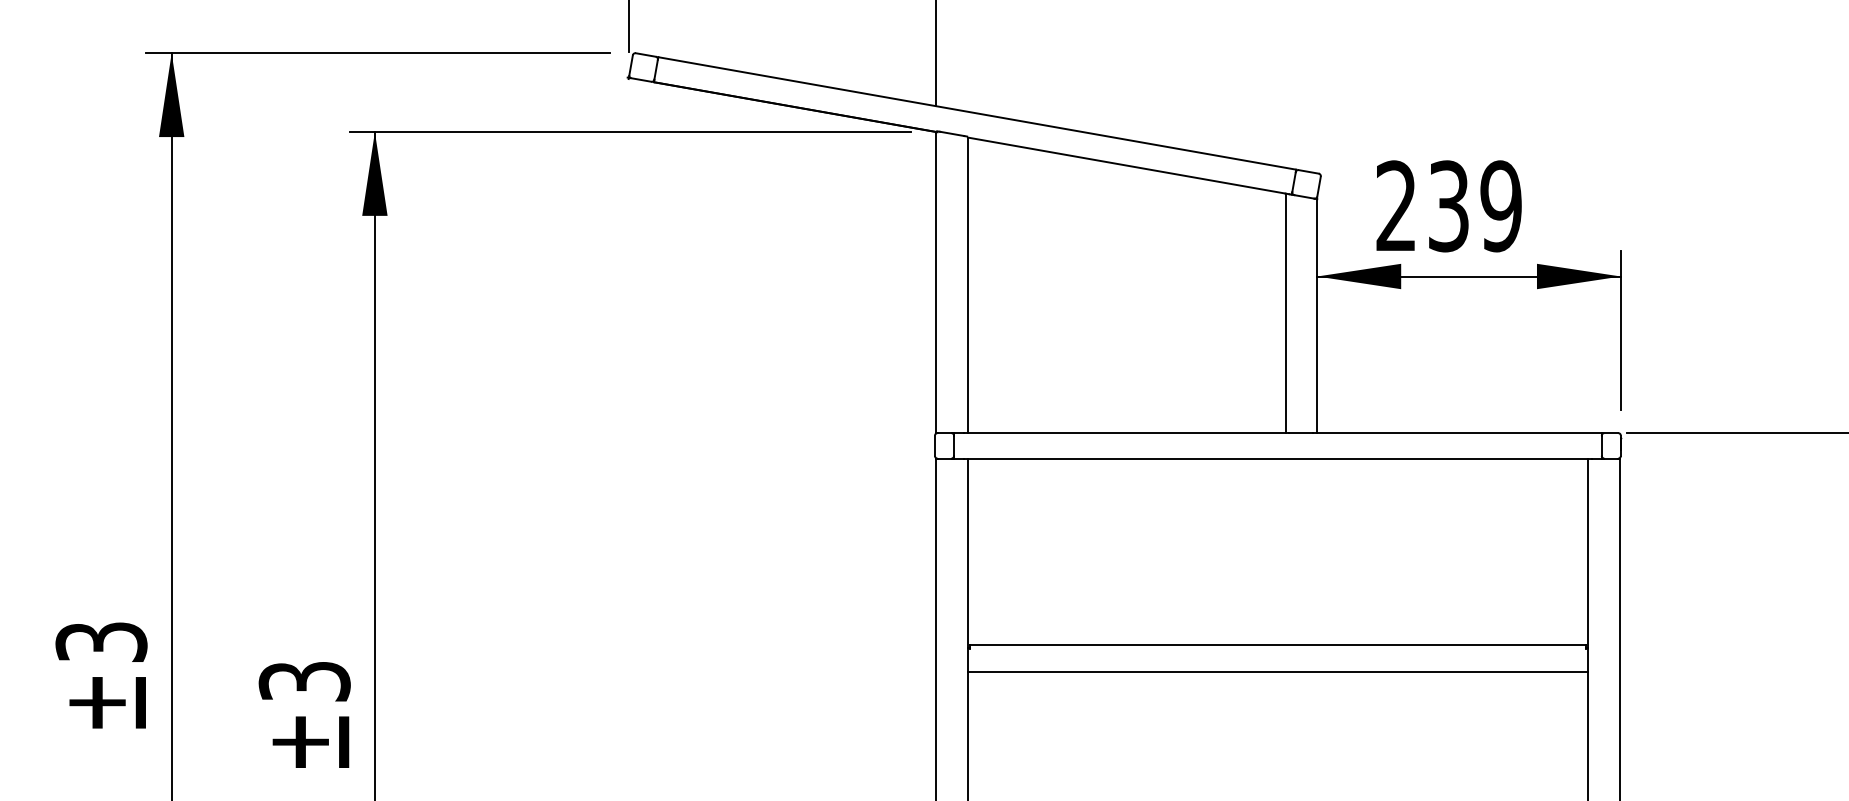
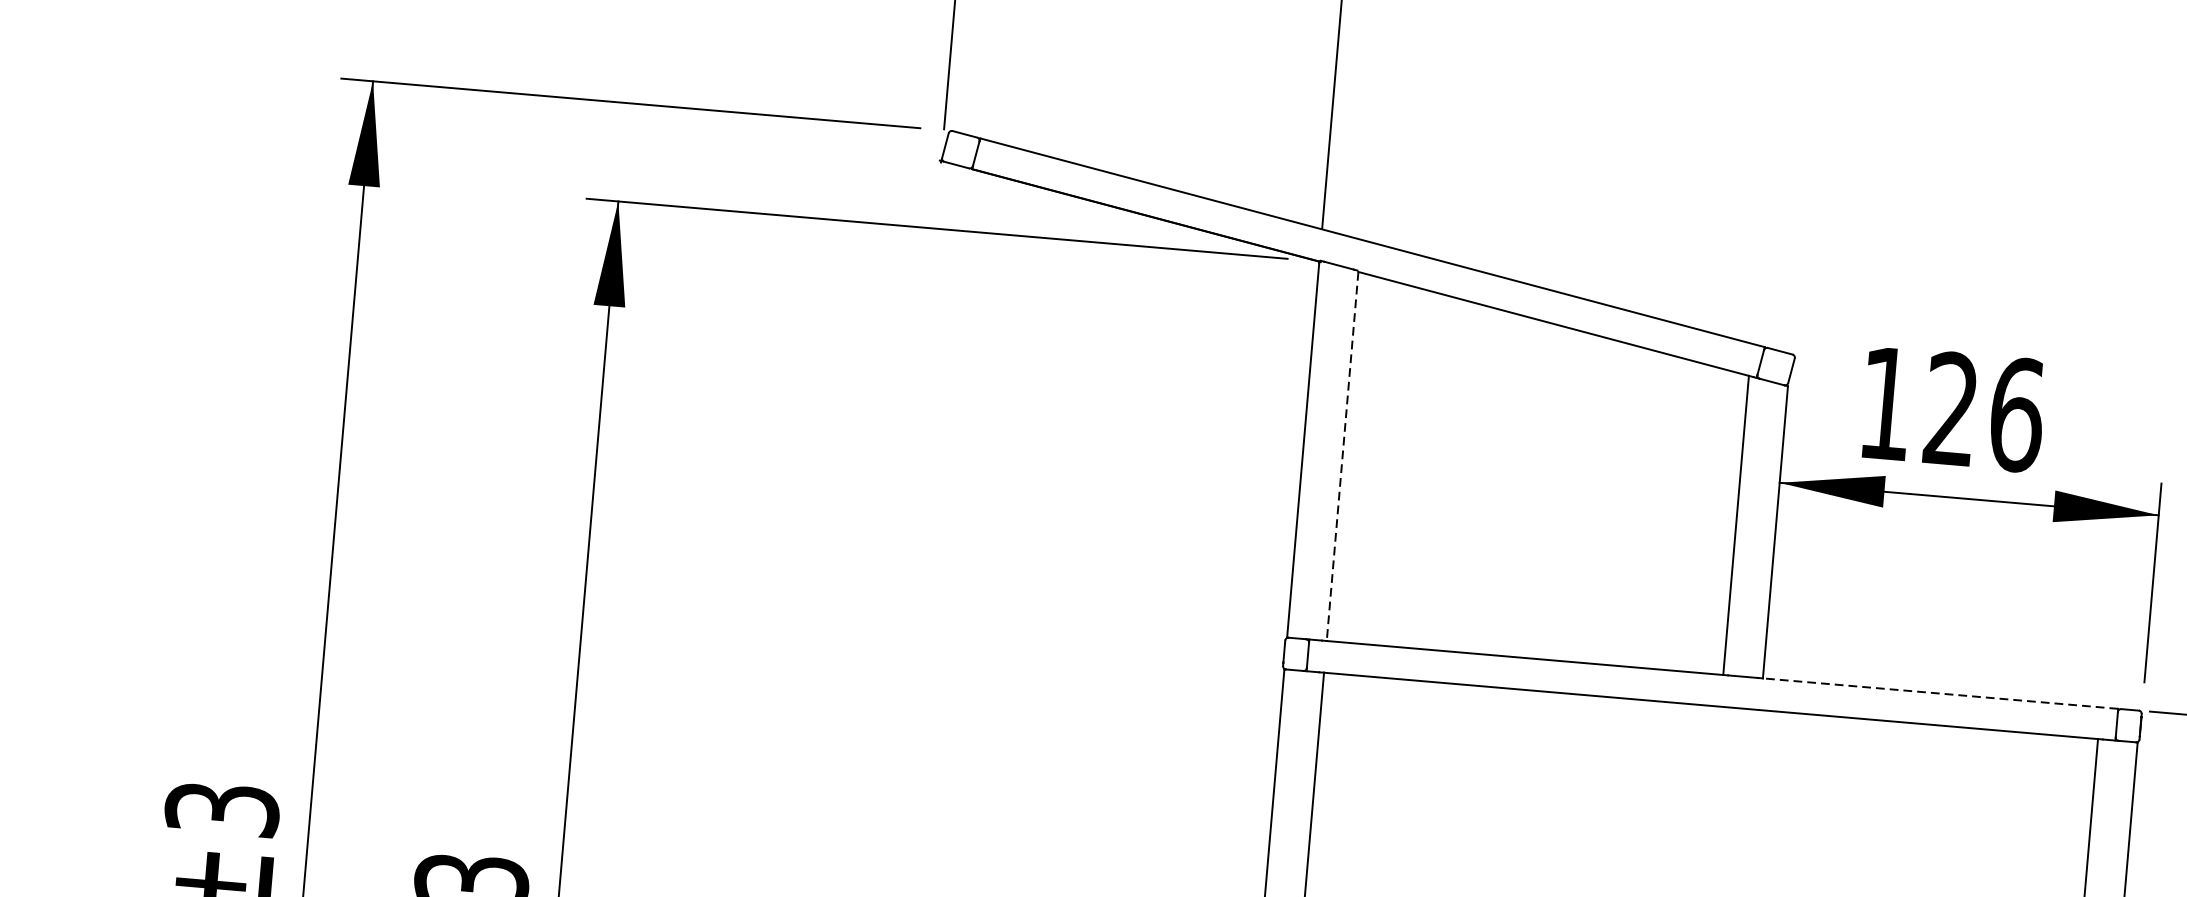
text: (1449, 206) -> (1952, 409), 239 -> 126
line: (968, 285) -> (1343, 456), solid -> dashed
line: (1459, 433) -> (1940, 694), solid -> dashed

